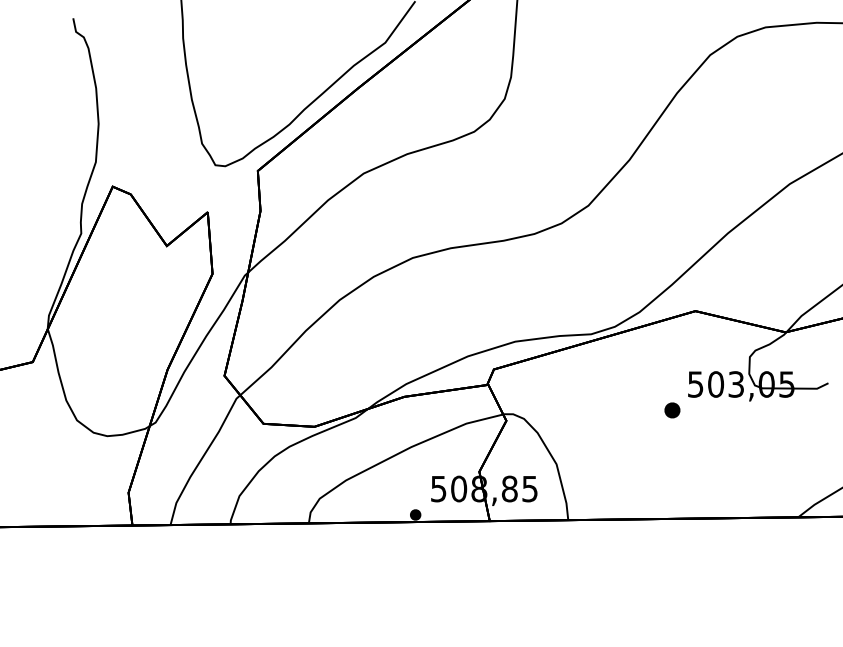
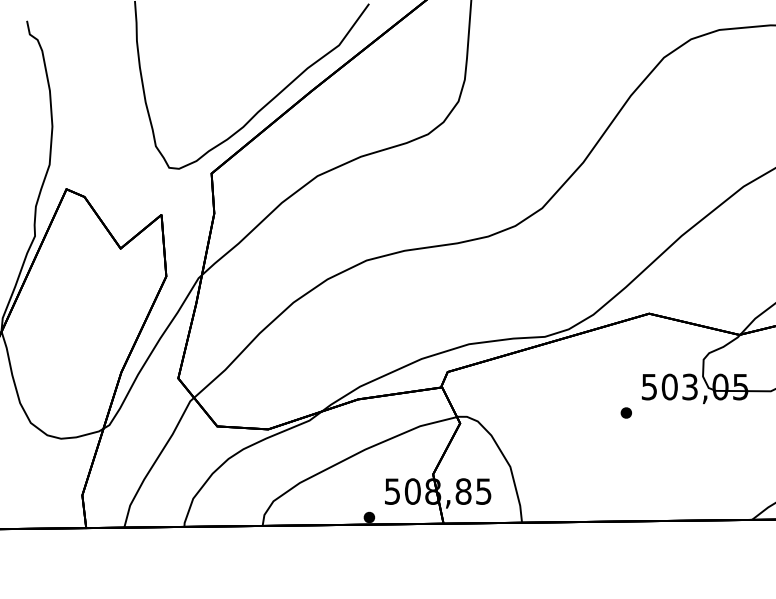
part: (672, 410) -> (626, 413), size x0.71

